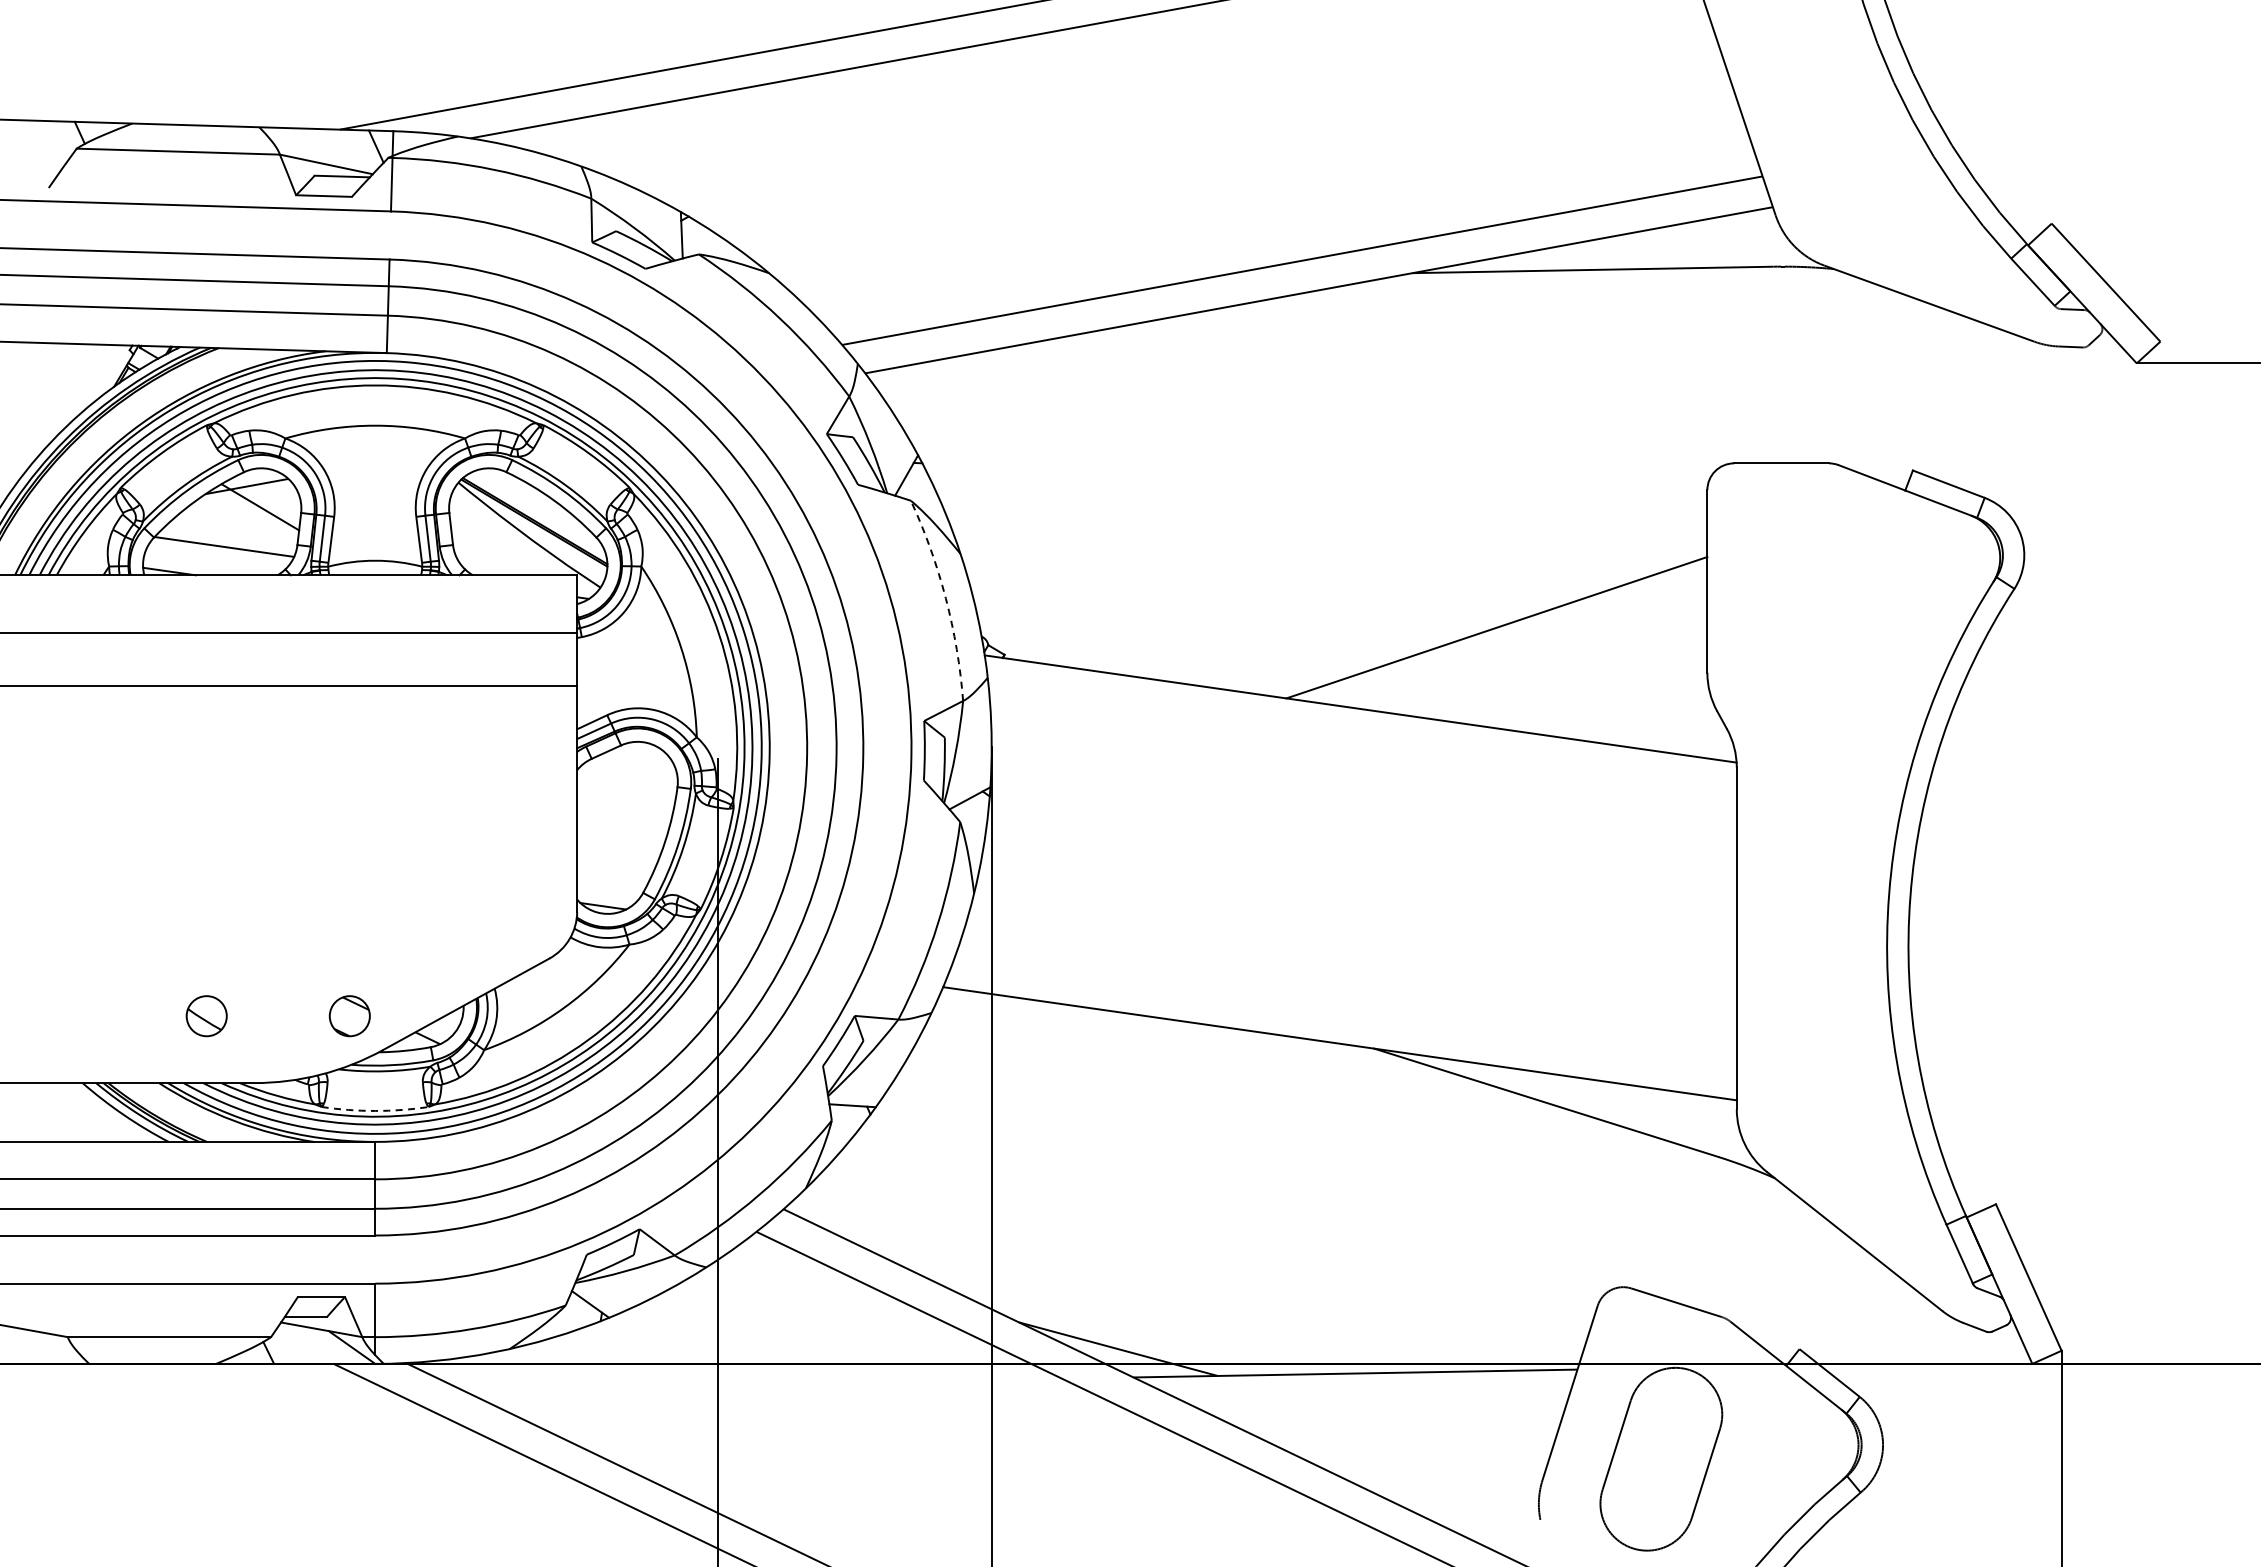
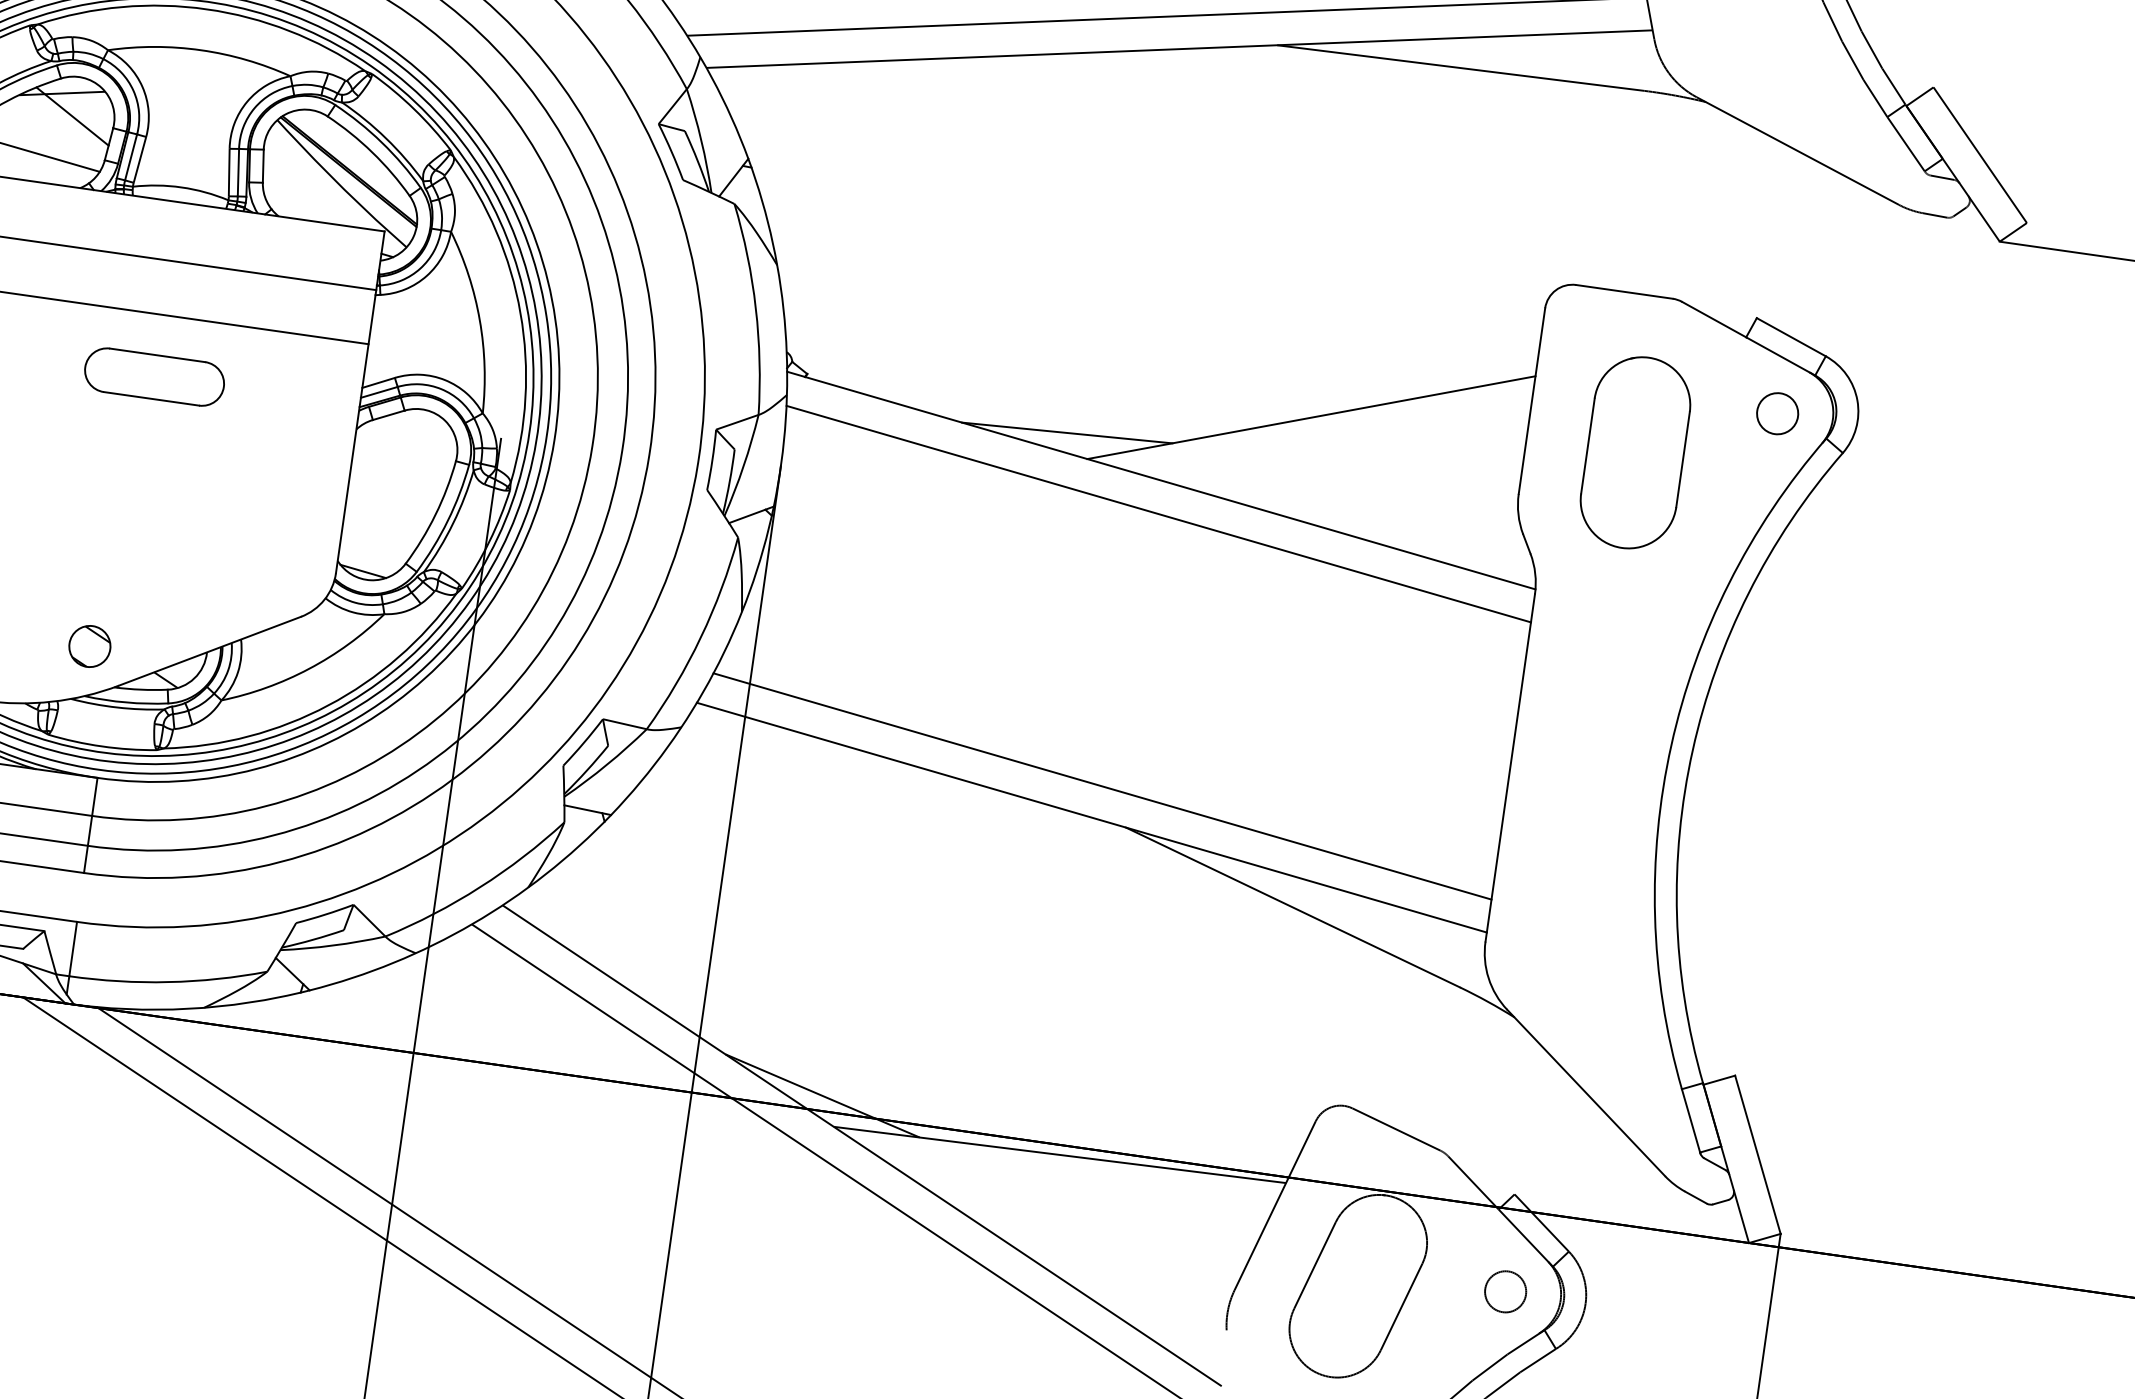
circle: (1946, 559) -> (1778, 413), added
arc: (945, 598) -> (755, 308), dashed -> solid
part: (1813, 616) -> (1634, 452), added
line: (1263, 675) -> (1067, 432), added
line: (1362, 741) -> (1158, 513), added
part: (375, 747) -> (154, 377), added
line: (1345, 1011) -> (1102, 785), added
arc: (375, 1110) -> (102, 746), dashed -> solid
circle: (1804, 1444) -> (1505, 1291), added

